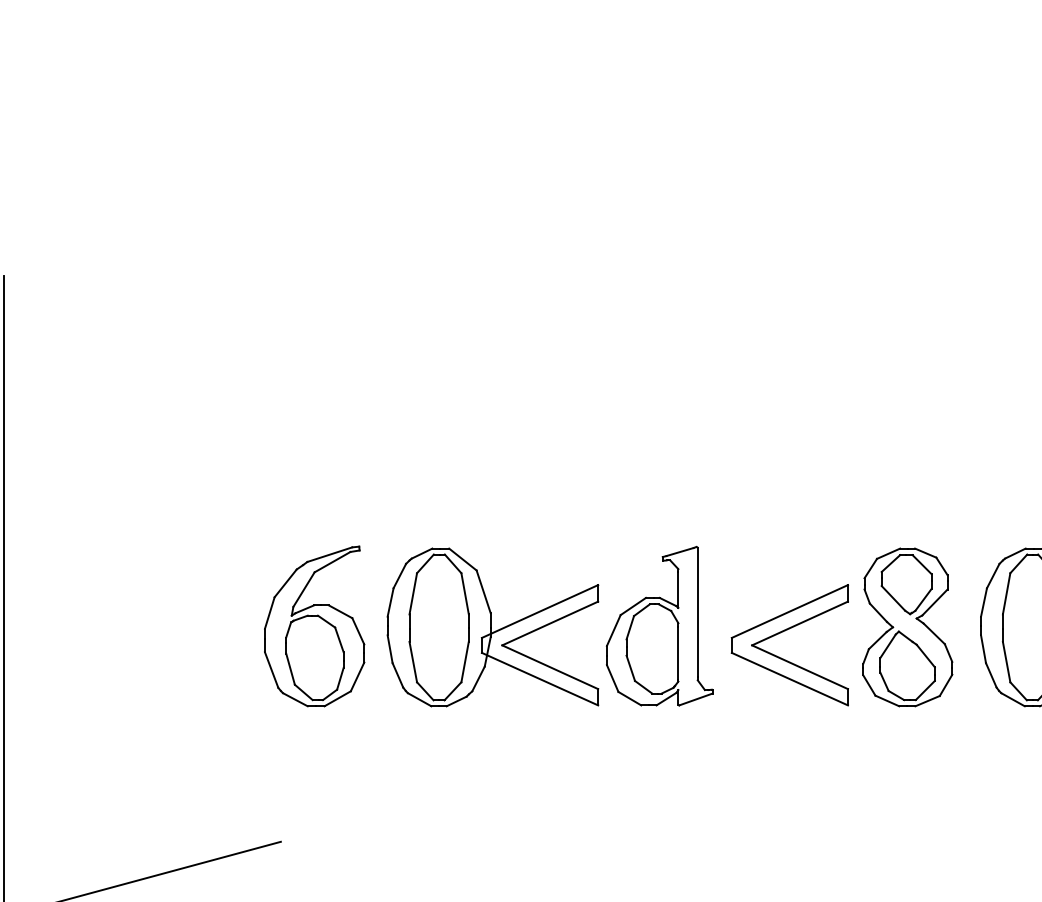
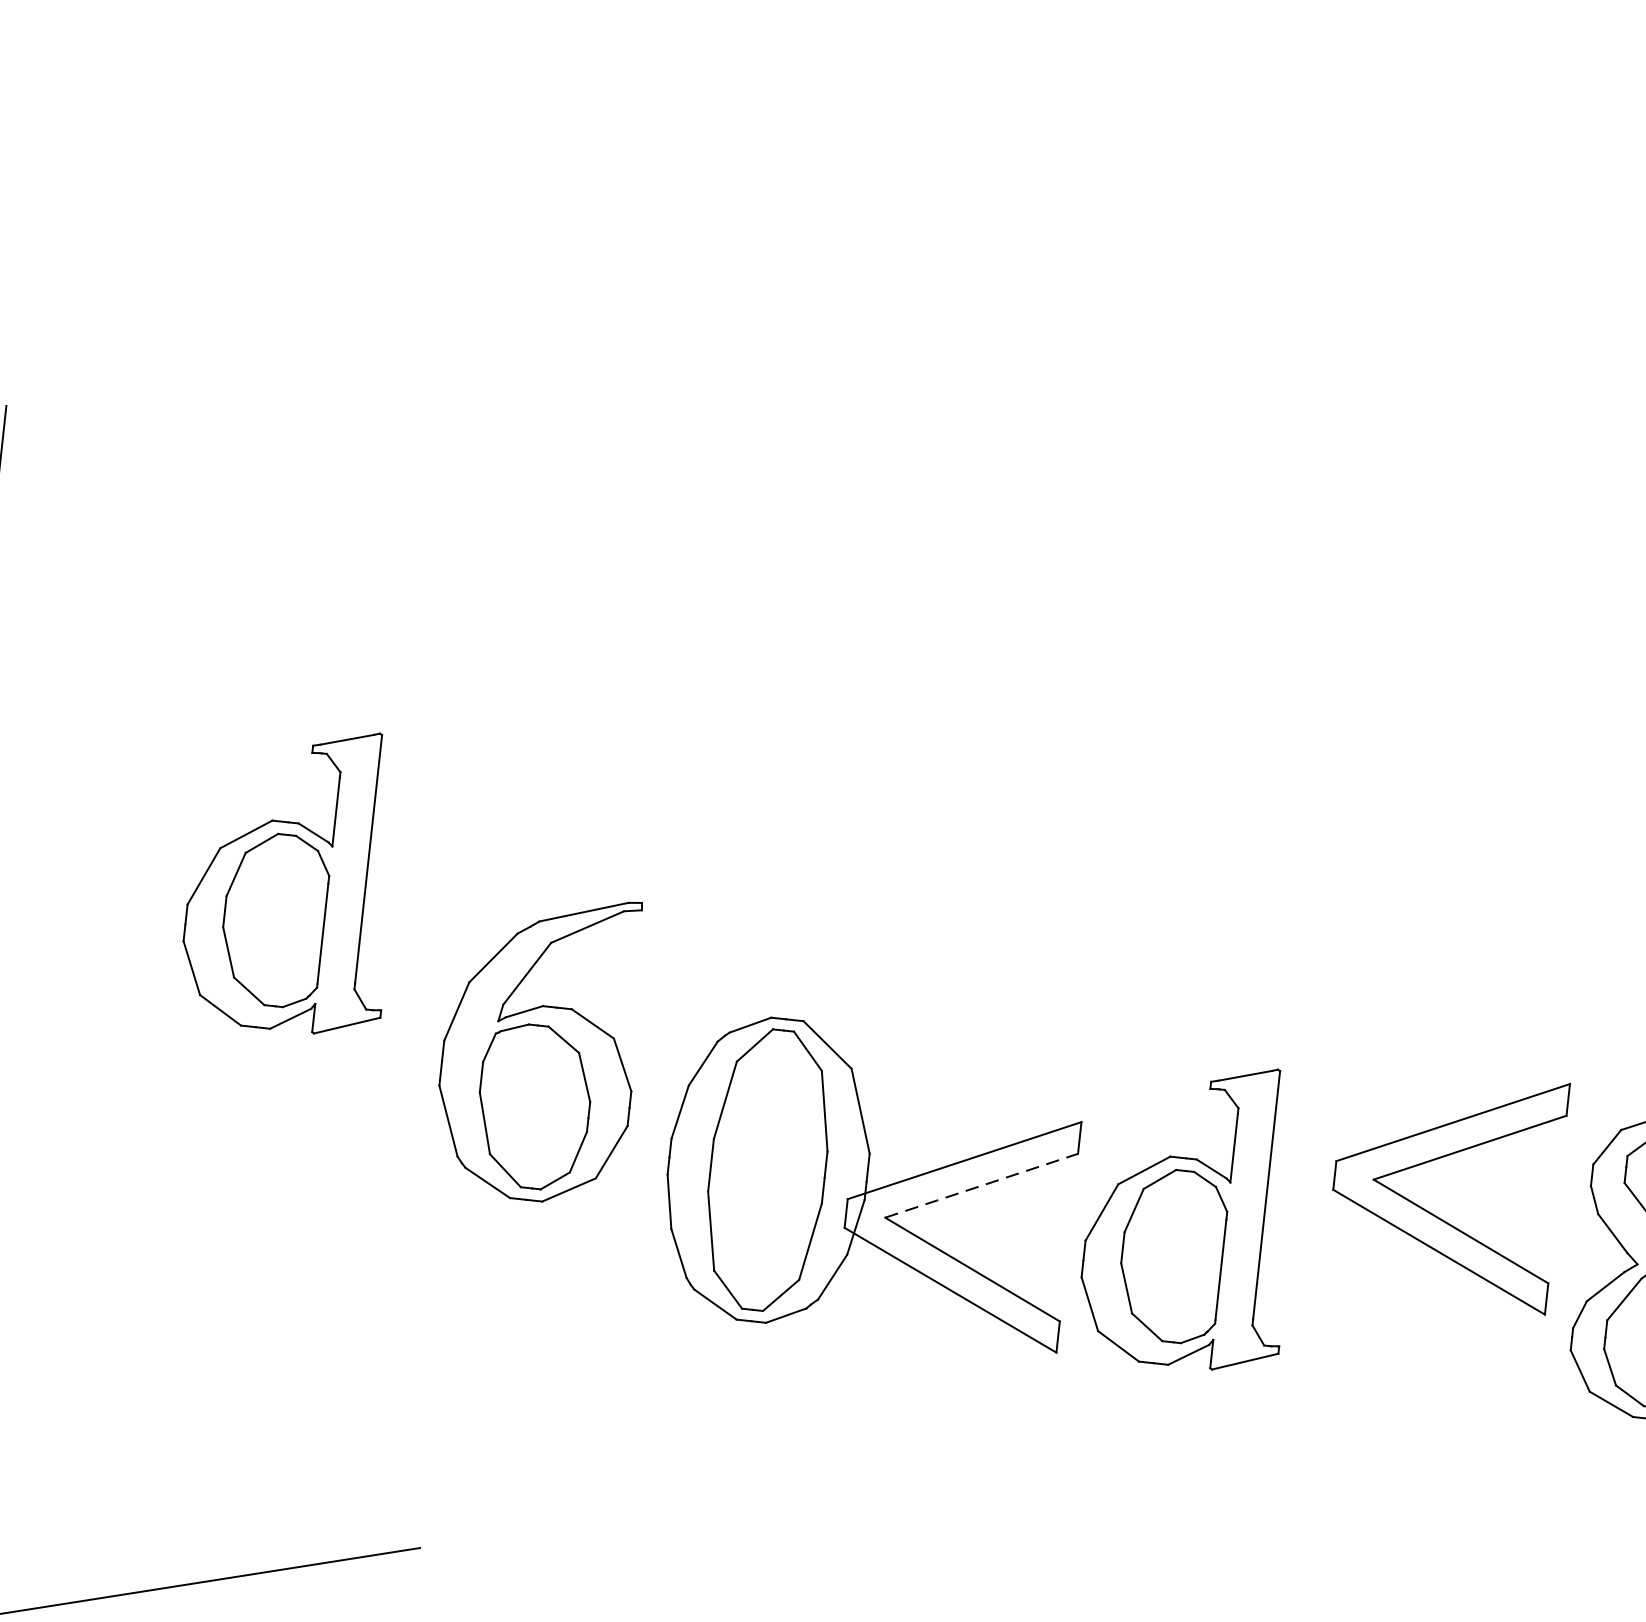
part: (177, 502) -> (292, 876), added
line: (550, 623) -> (982, 1185), solid -> dashed
part: (314, 626) -> (539, 1046), moved
part: (783, 632) -> (1436, 1161), moved

